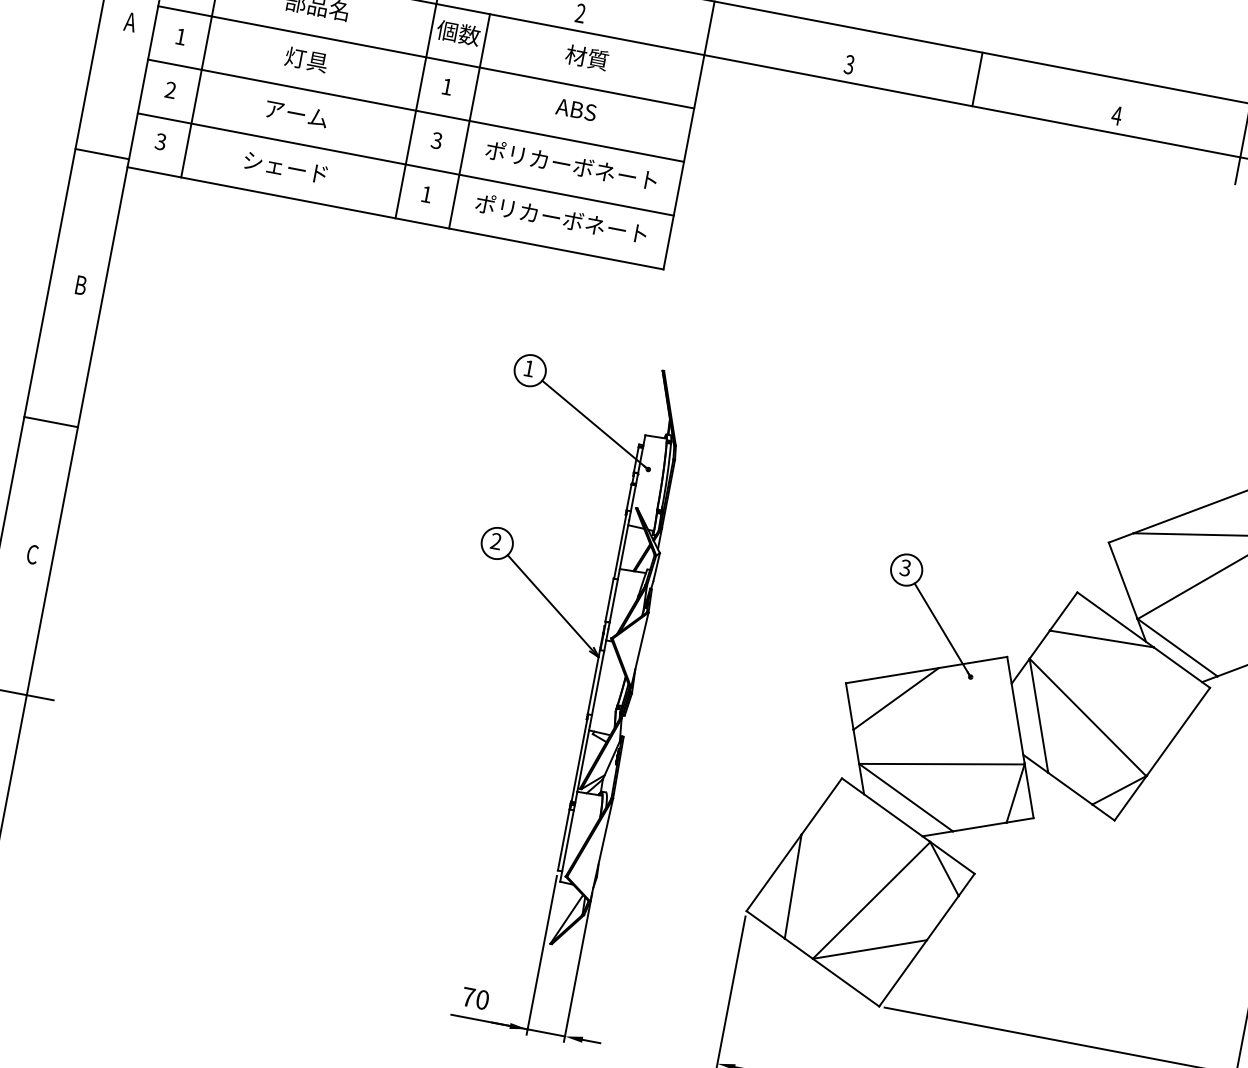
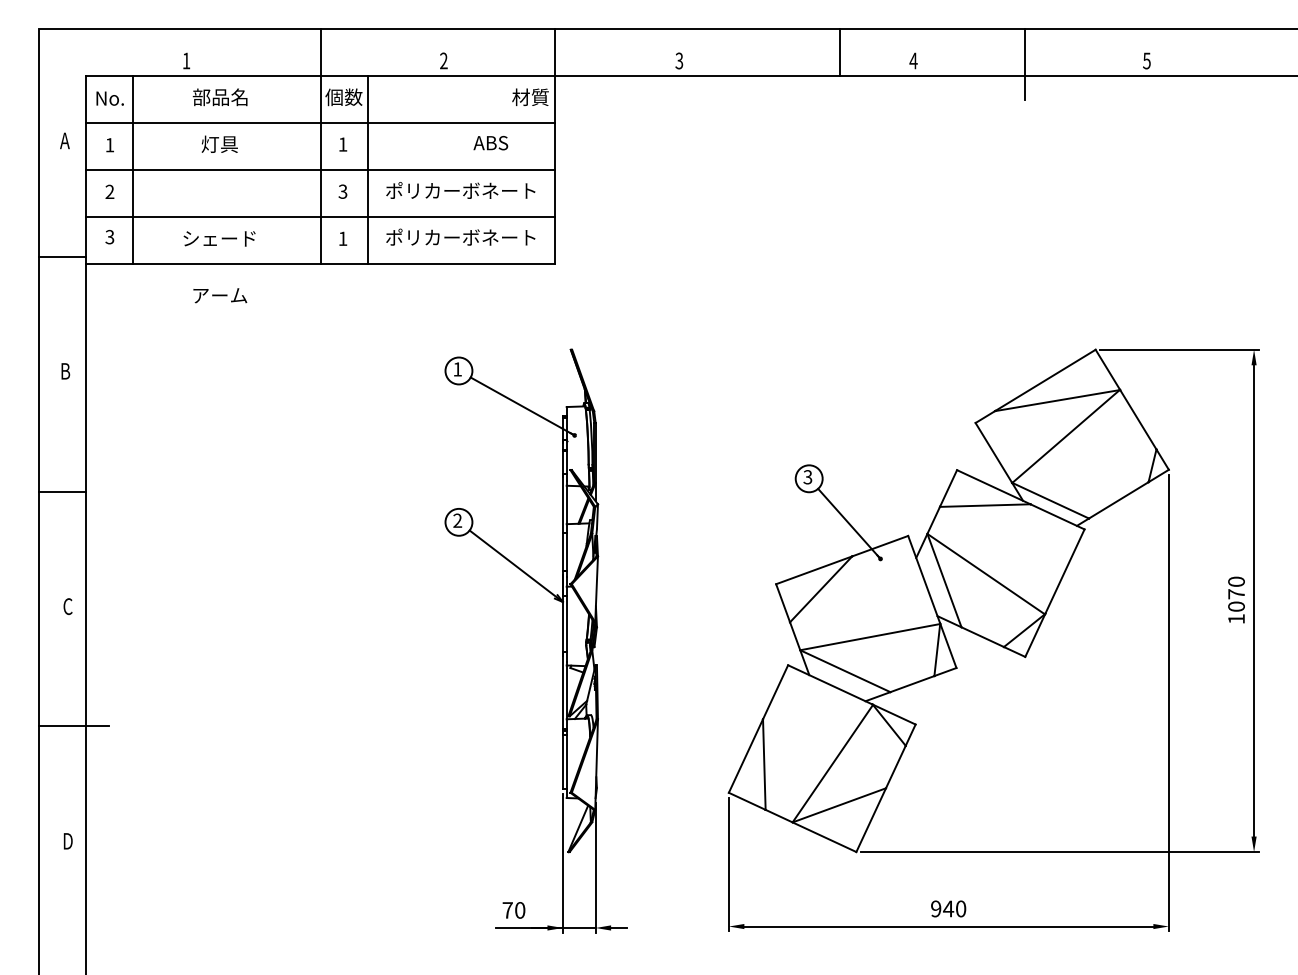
text: (587, 56) -> (530, 96), moved
line: (977, 79) -> (839, 52), moved
text: (575, 110) -> (490, 143), moved
text: (297, 113) -> (220, 295), moved

